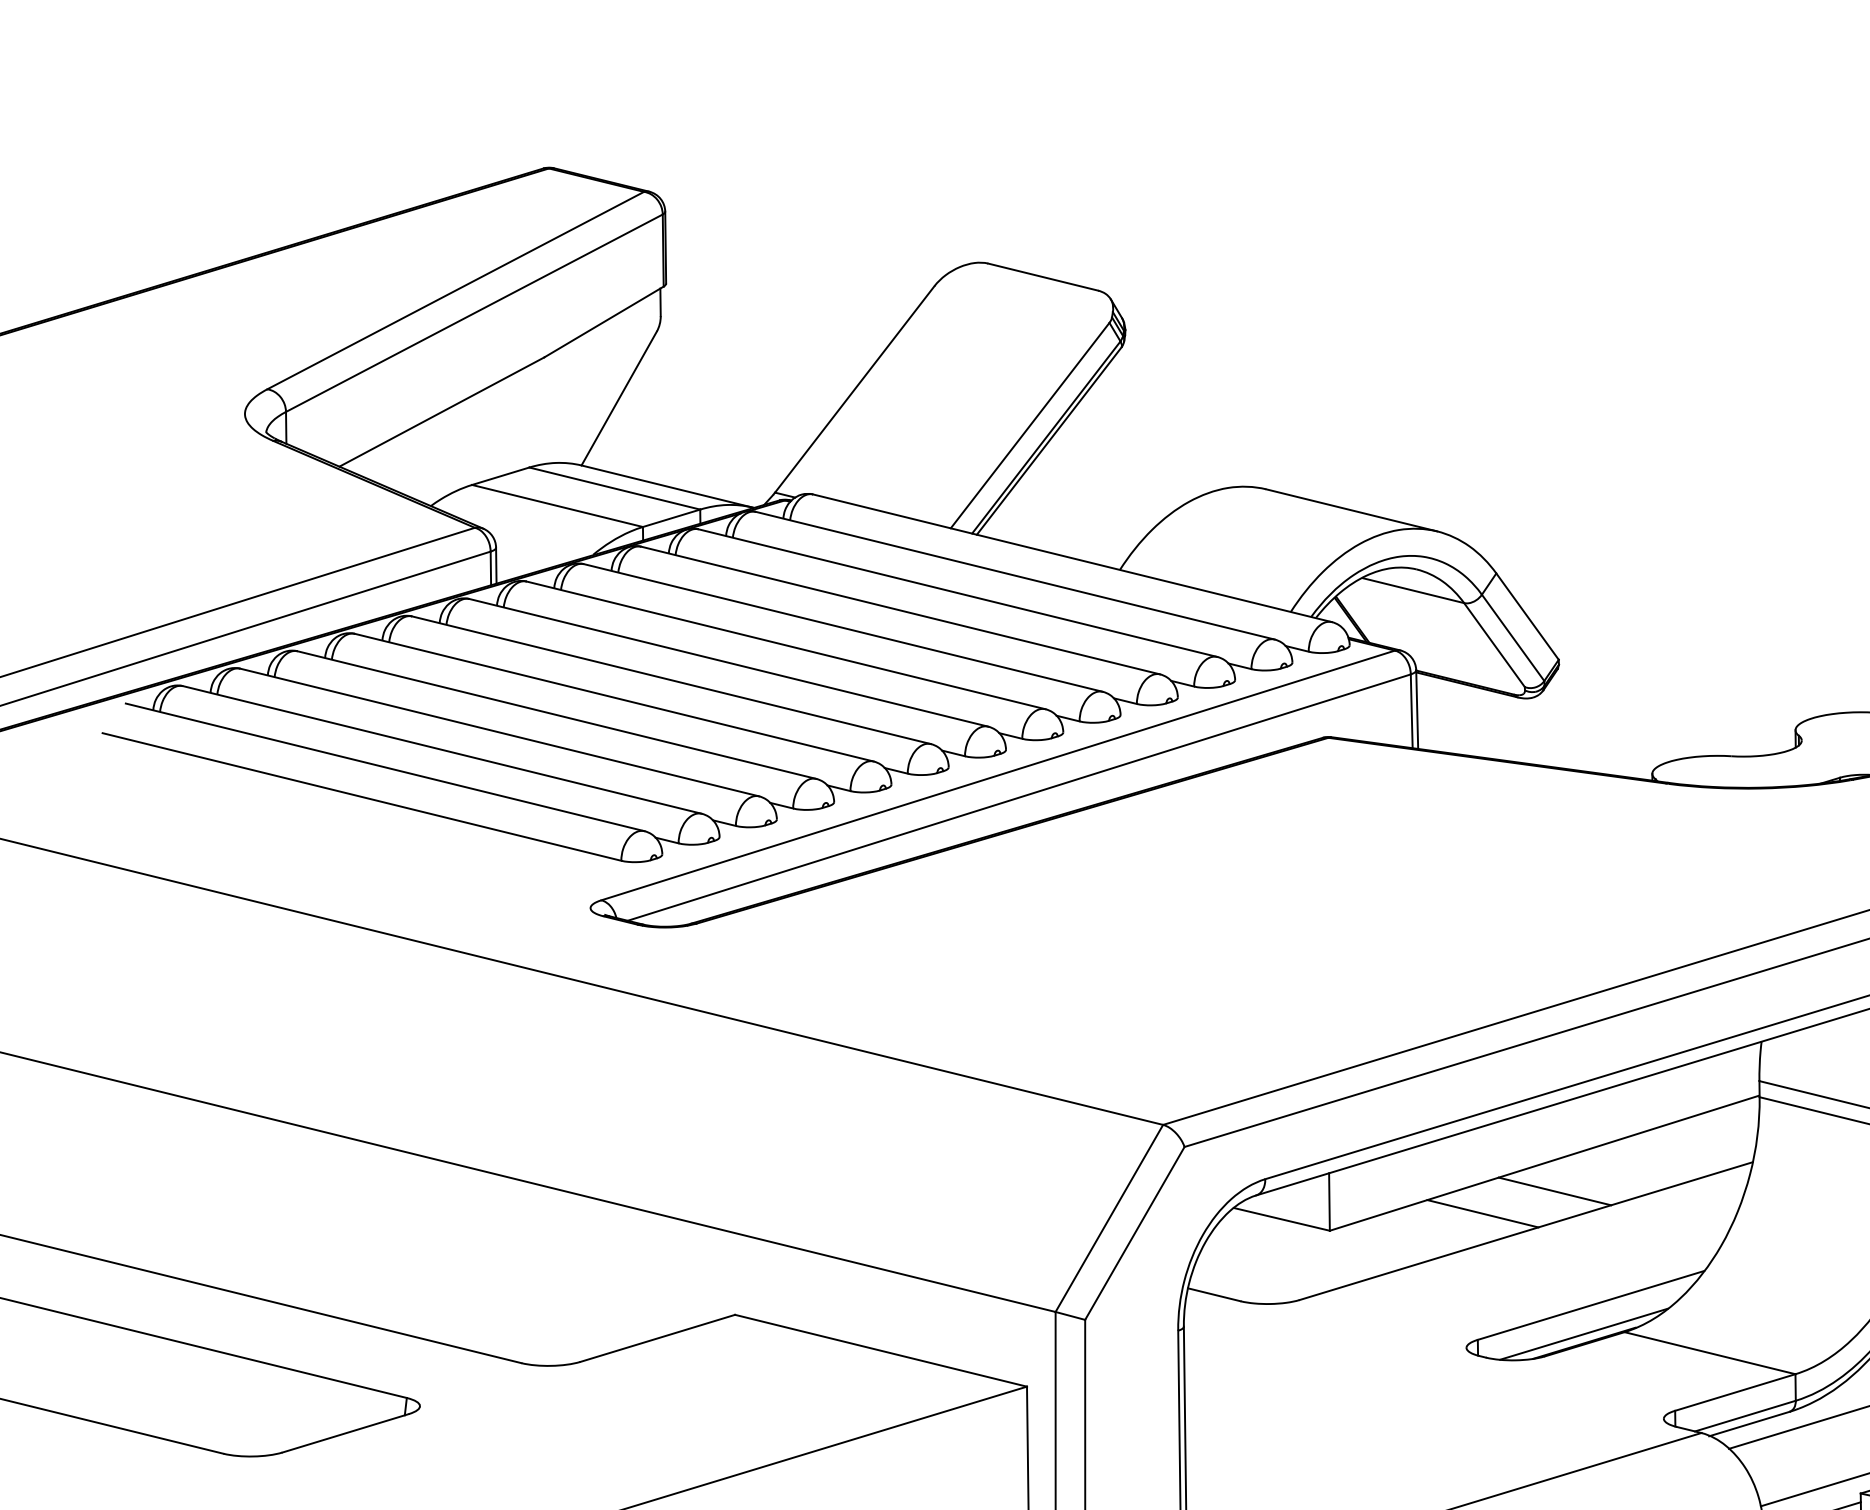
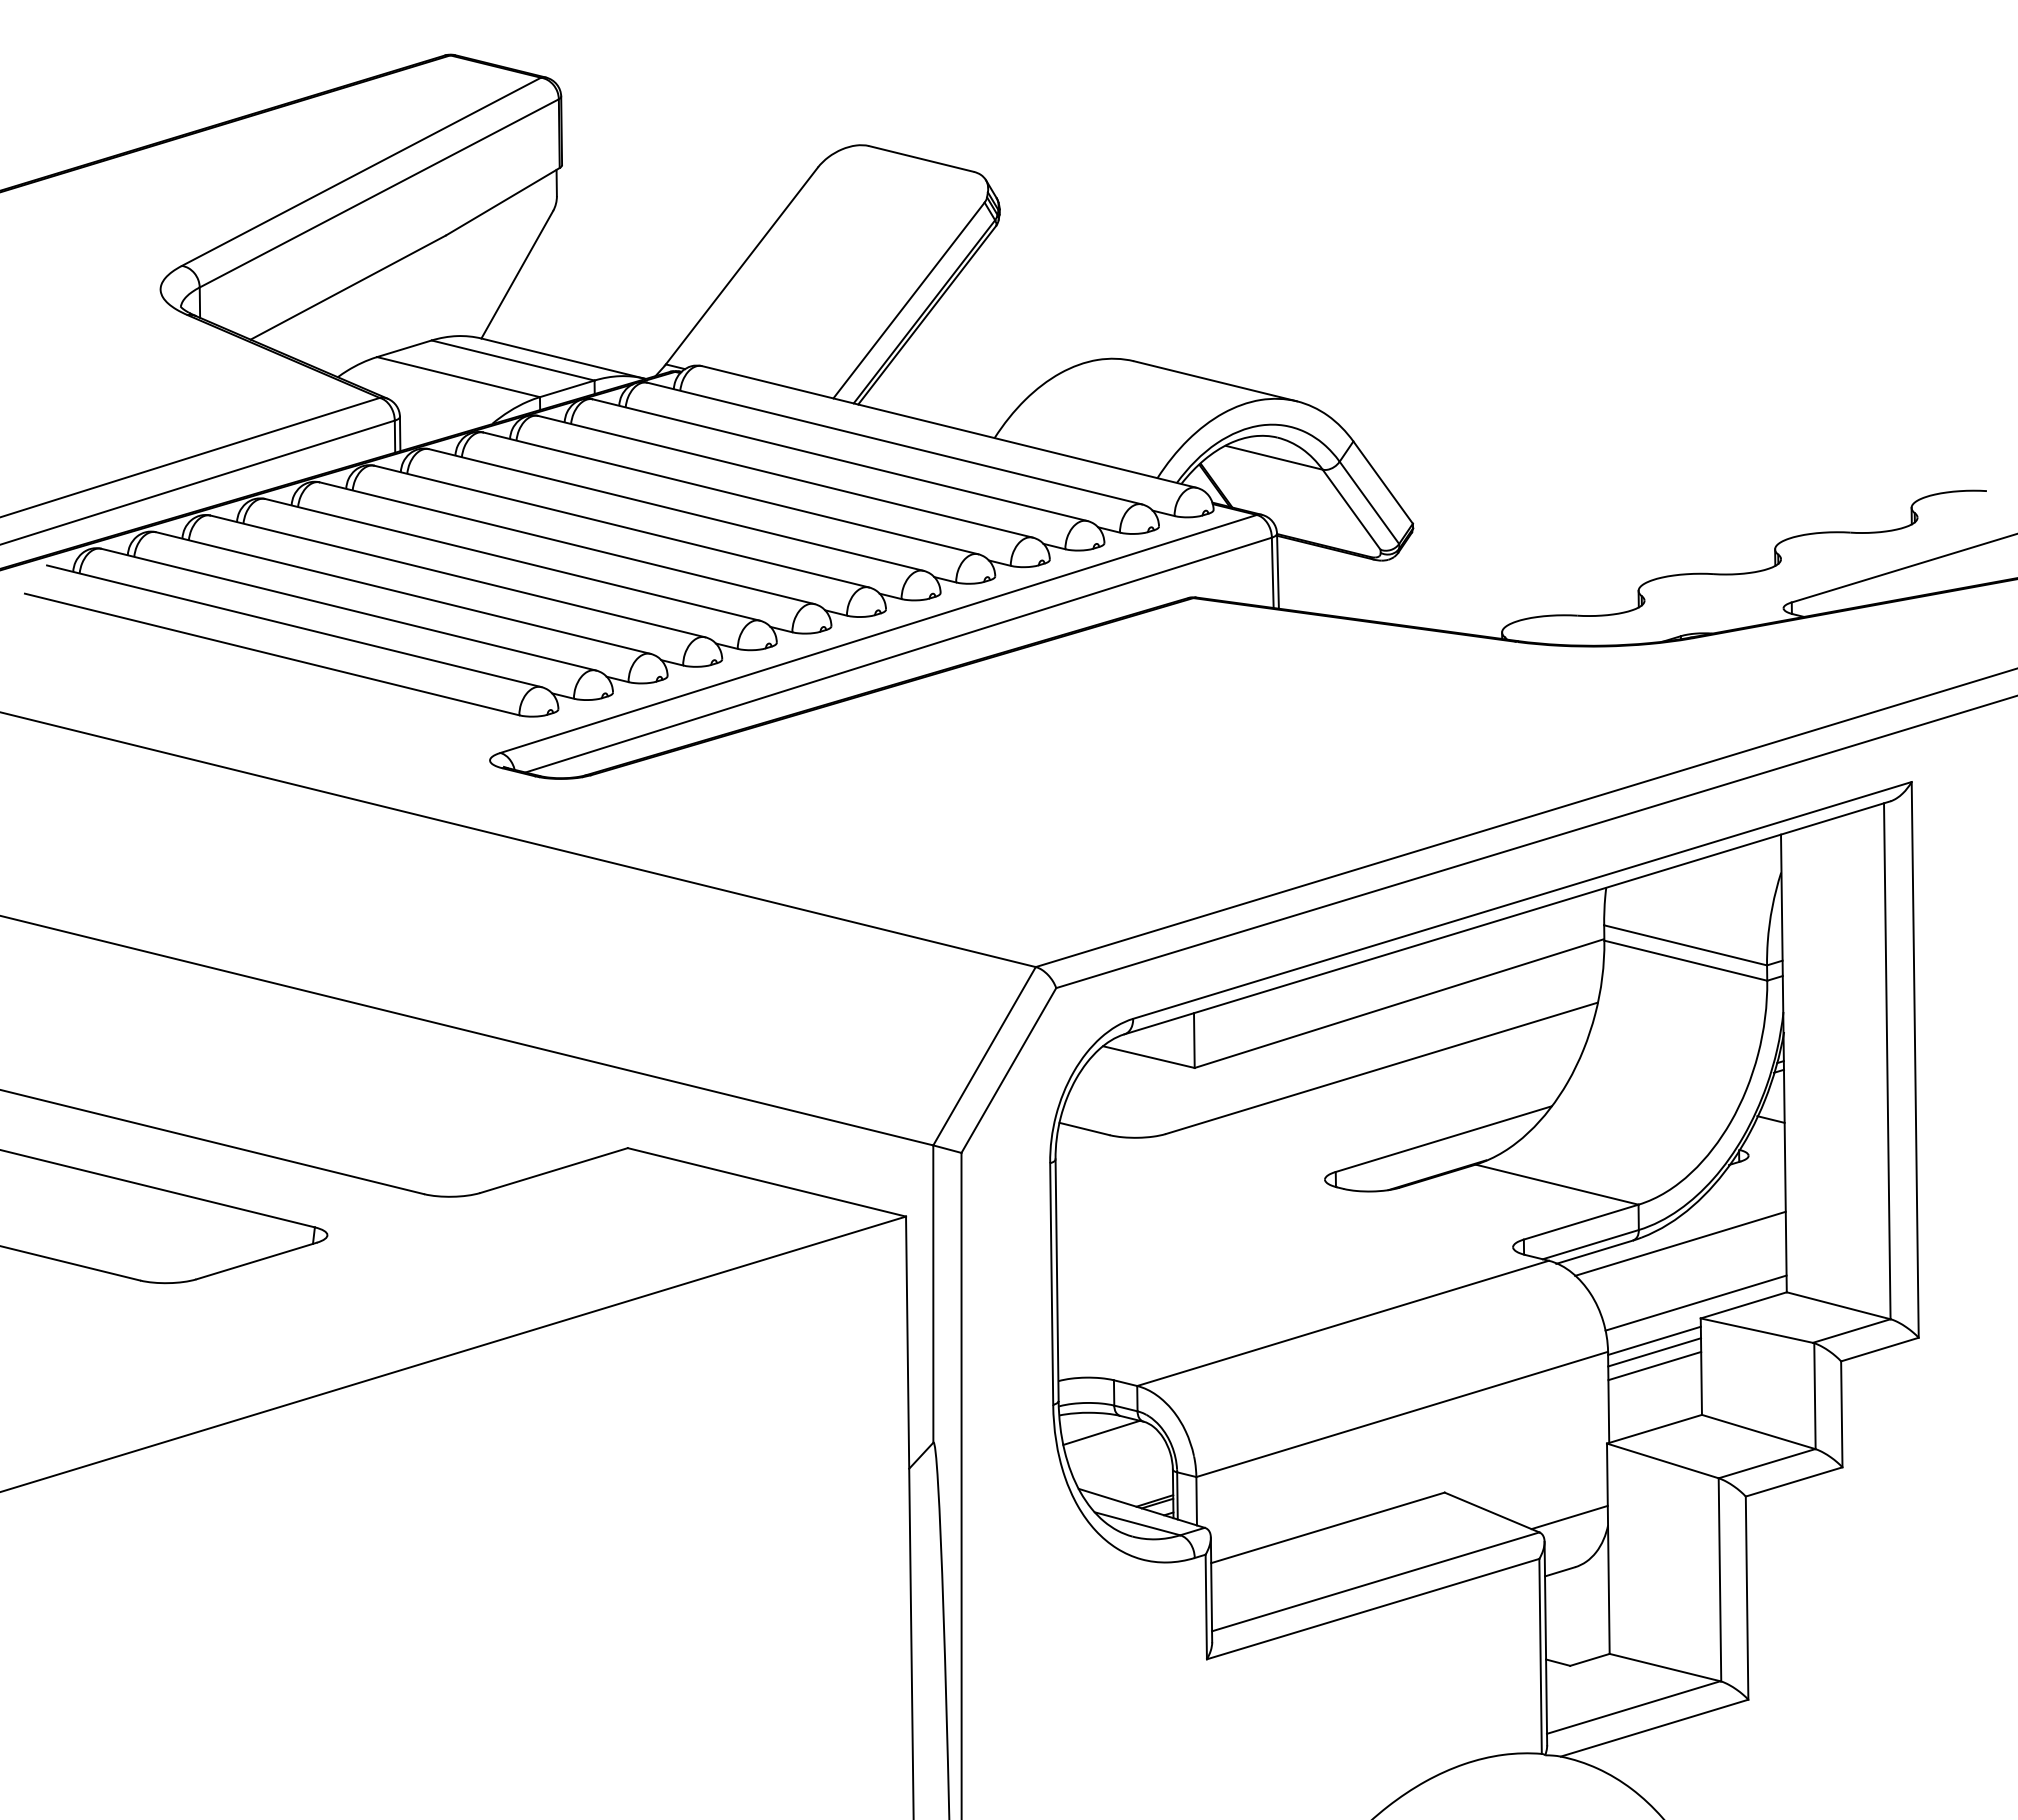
line: (1554, 1191) -> (1408, 1030), removed
line: (1482, 1213) -> (1340, 1051), removed
line: (1583, 1334) -> (1436, 1166), removed

